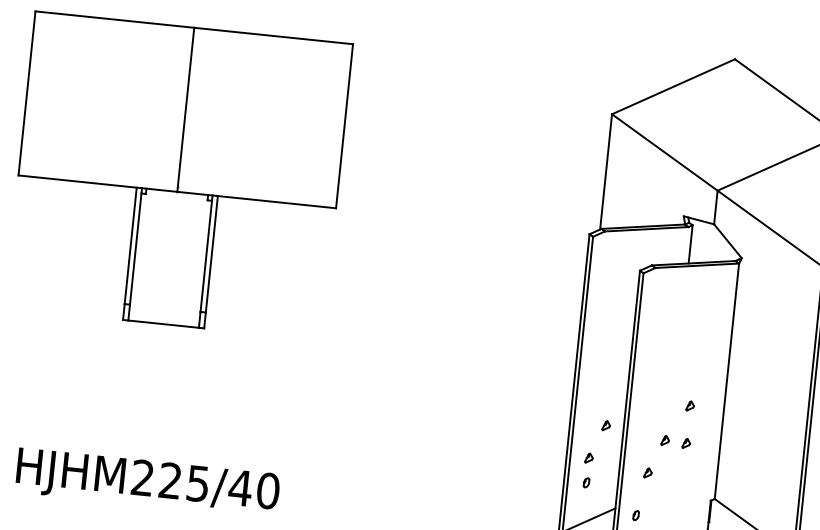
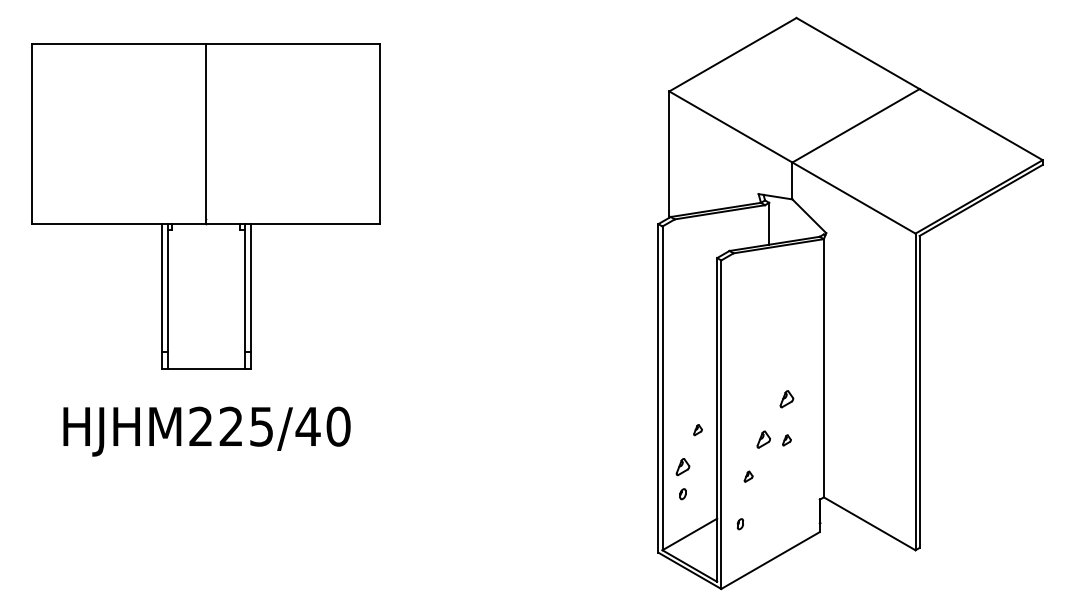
part: (689, 406) -> (786, 399), size x1.6
part: (665, 440) -> (763, 439), size x1.6
part: (588, 458) -> (682, 467), size x1.6
text: (147, 482) -> (206, 431), moved

